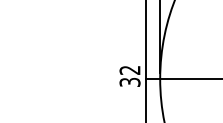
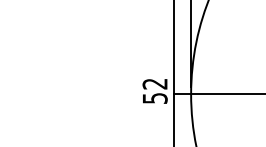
text: (129, 81) -> (154, 97), 32 -> 52

